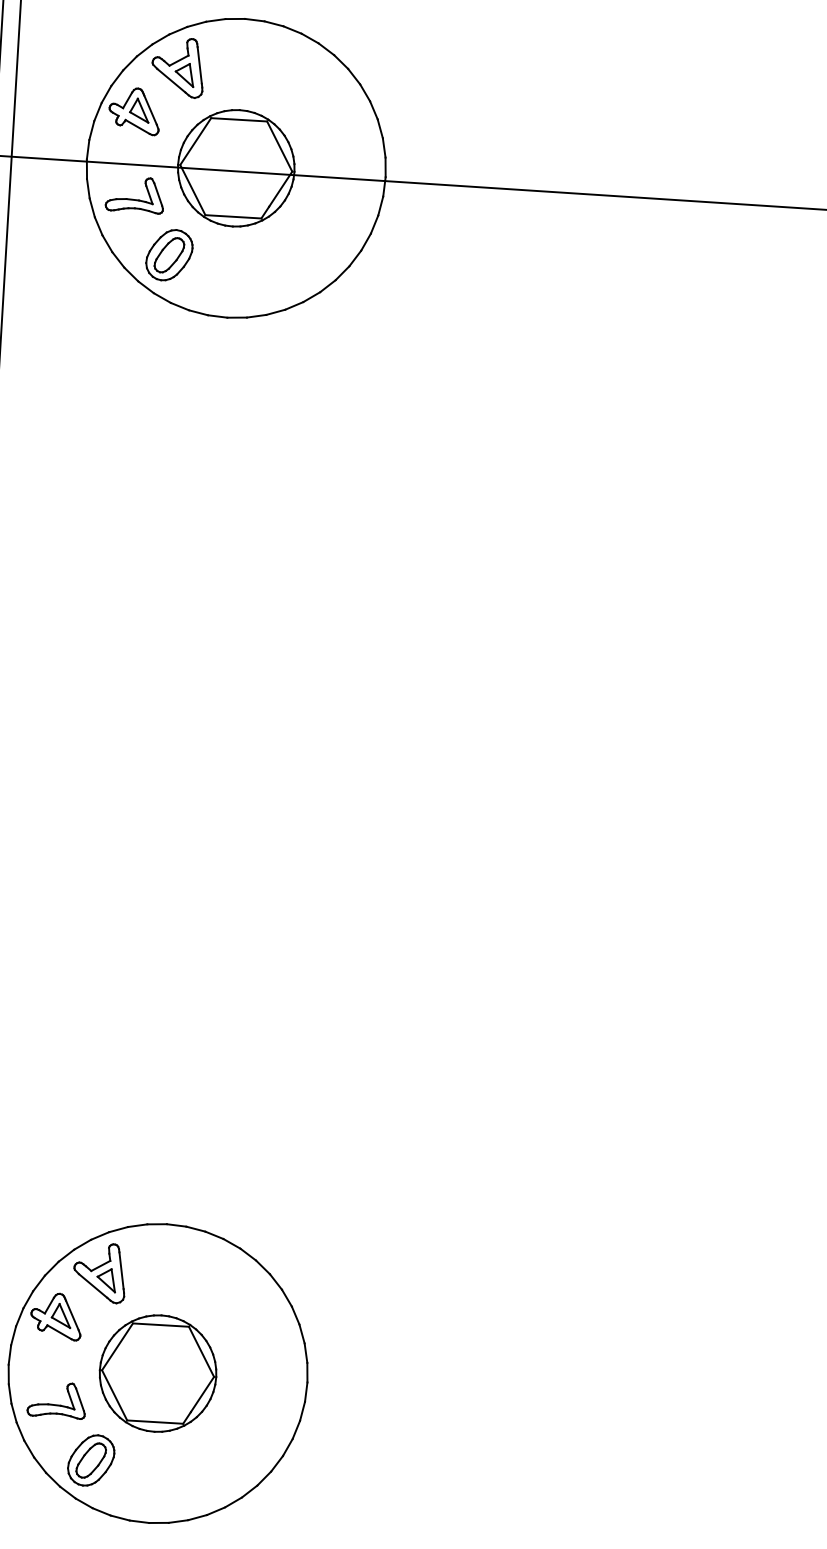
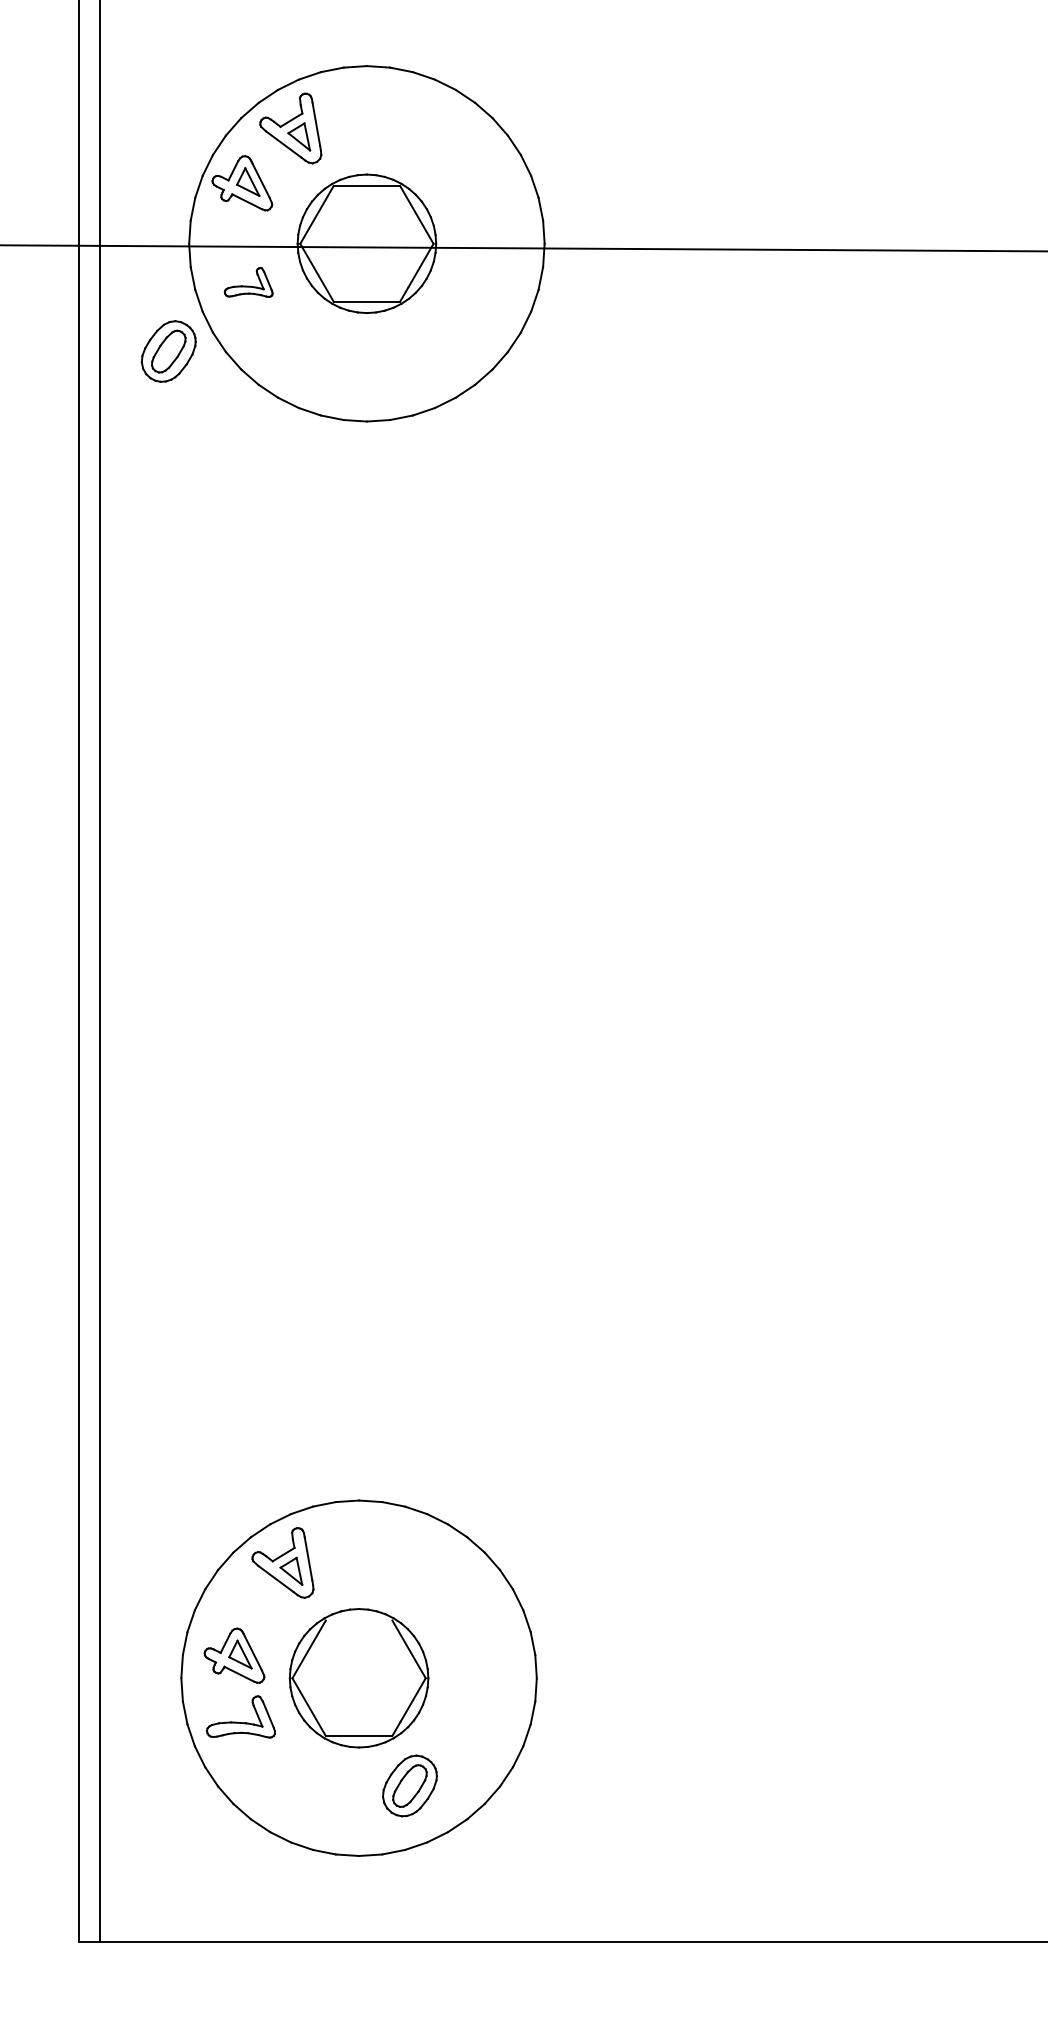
part: (134, 194) -> (248, 282), size x0.7
part: (169, 255) -> (168, 351), moved
part: (56, 1316) -> (234, 1655), moved
line: (160, 1325) -> (358, 1620), removed
part: (90, 1460) -> (409, 1785), moved

